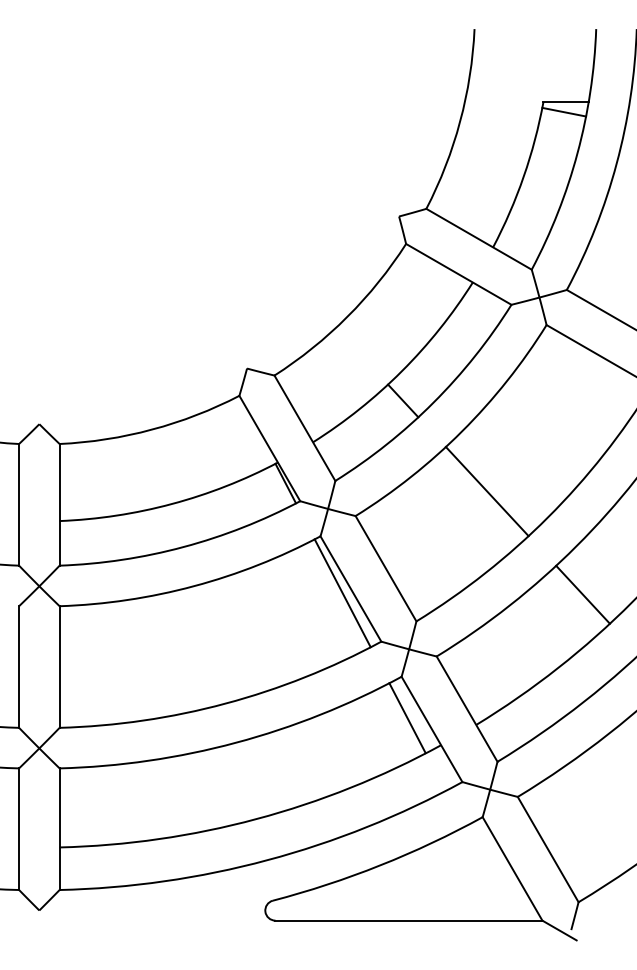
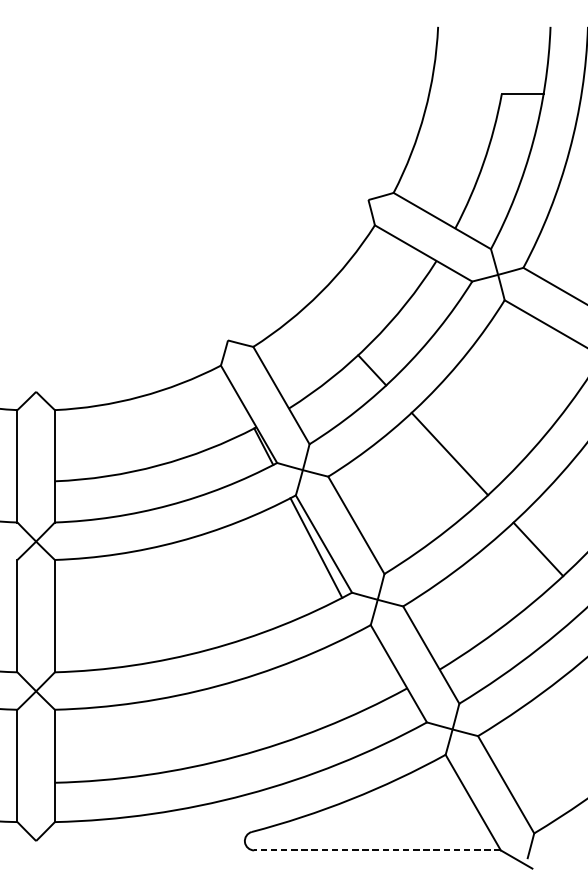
line: (564, 111) -> (521, 102), removed
line: (407, 718) -> (376, 663), removed
line: (408, 920) -> (377, 850), solid -> dashed

